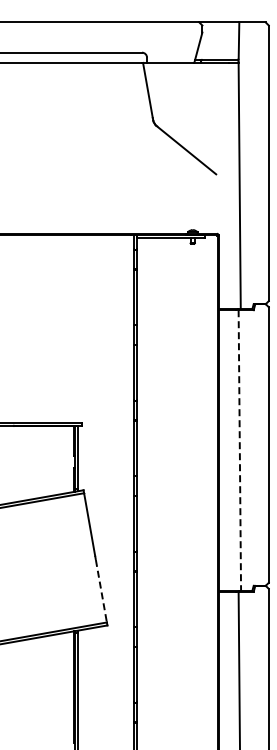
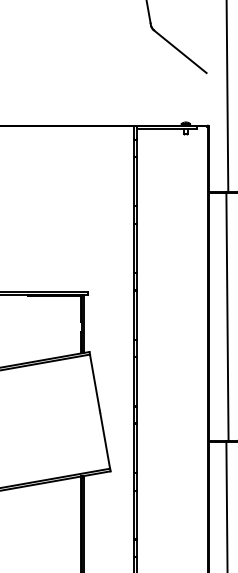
line: (239, 451) -> (227, 317), dashed -> solid
line: (101, 591) -> (105, 441), dashed -> solid

